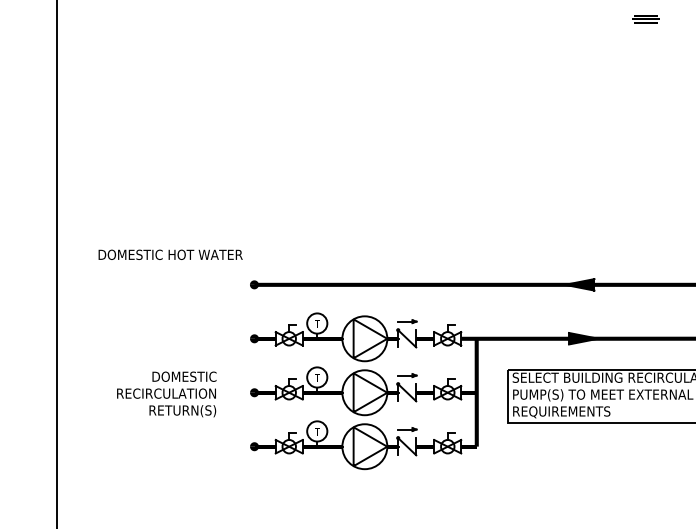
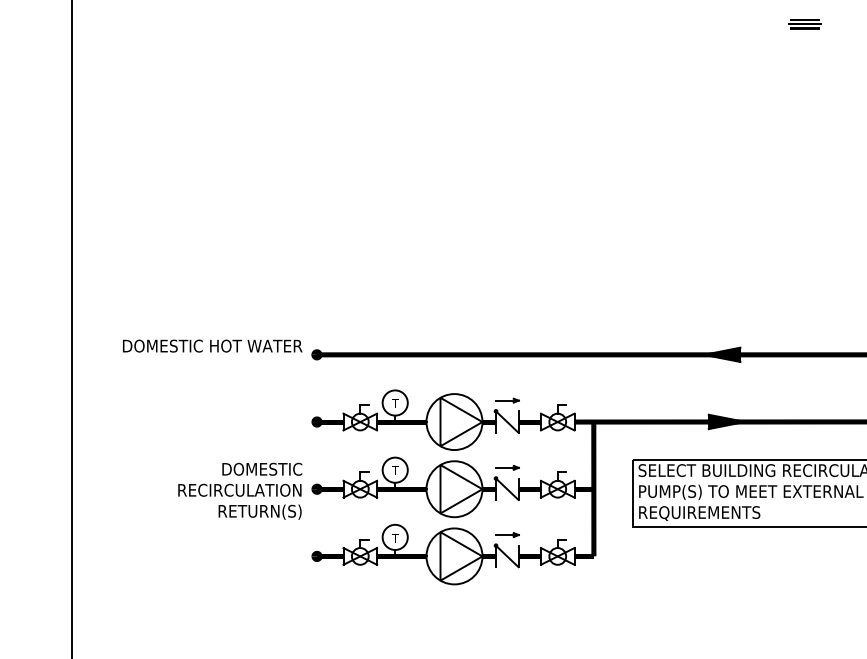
text: (170, 254) -> (212, 345), moved
text: (166, 394) -> (239, 491), moved

